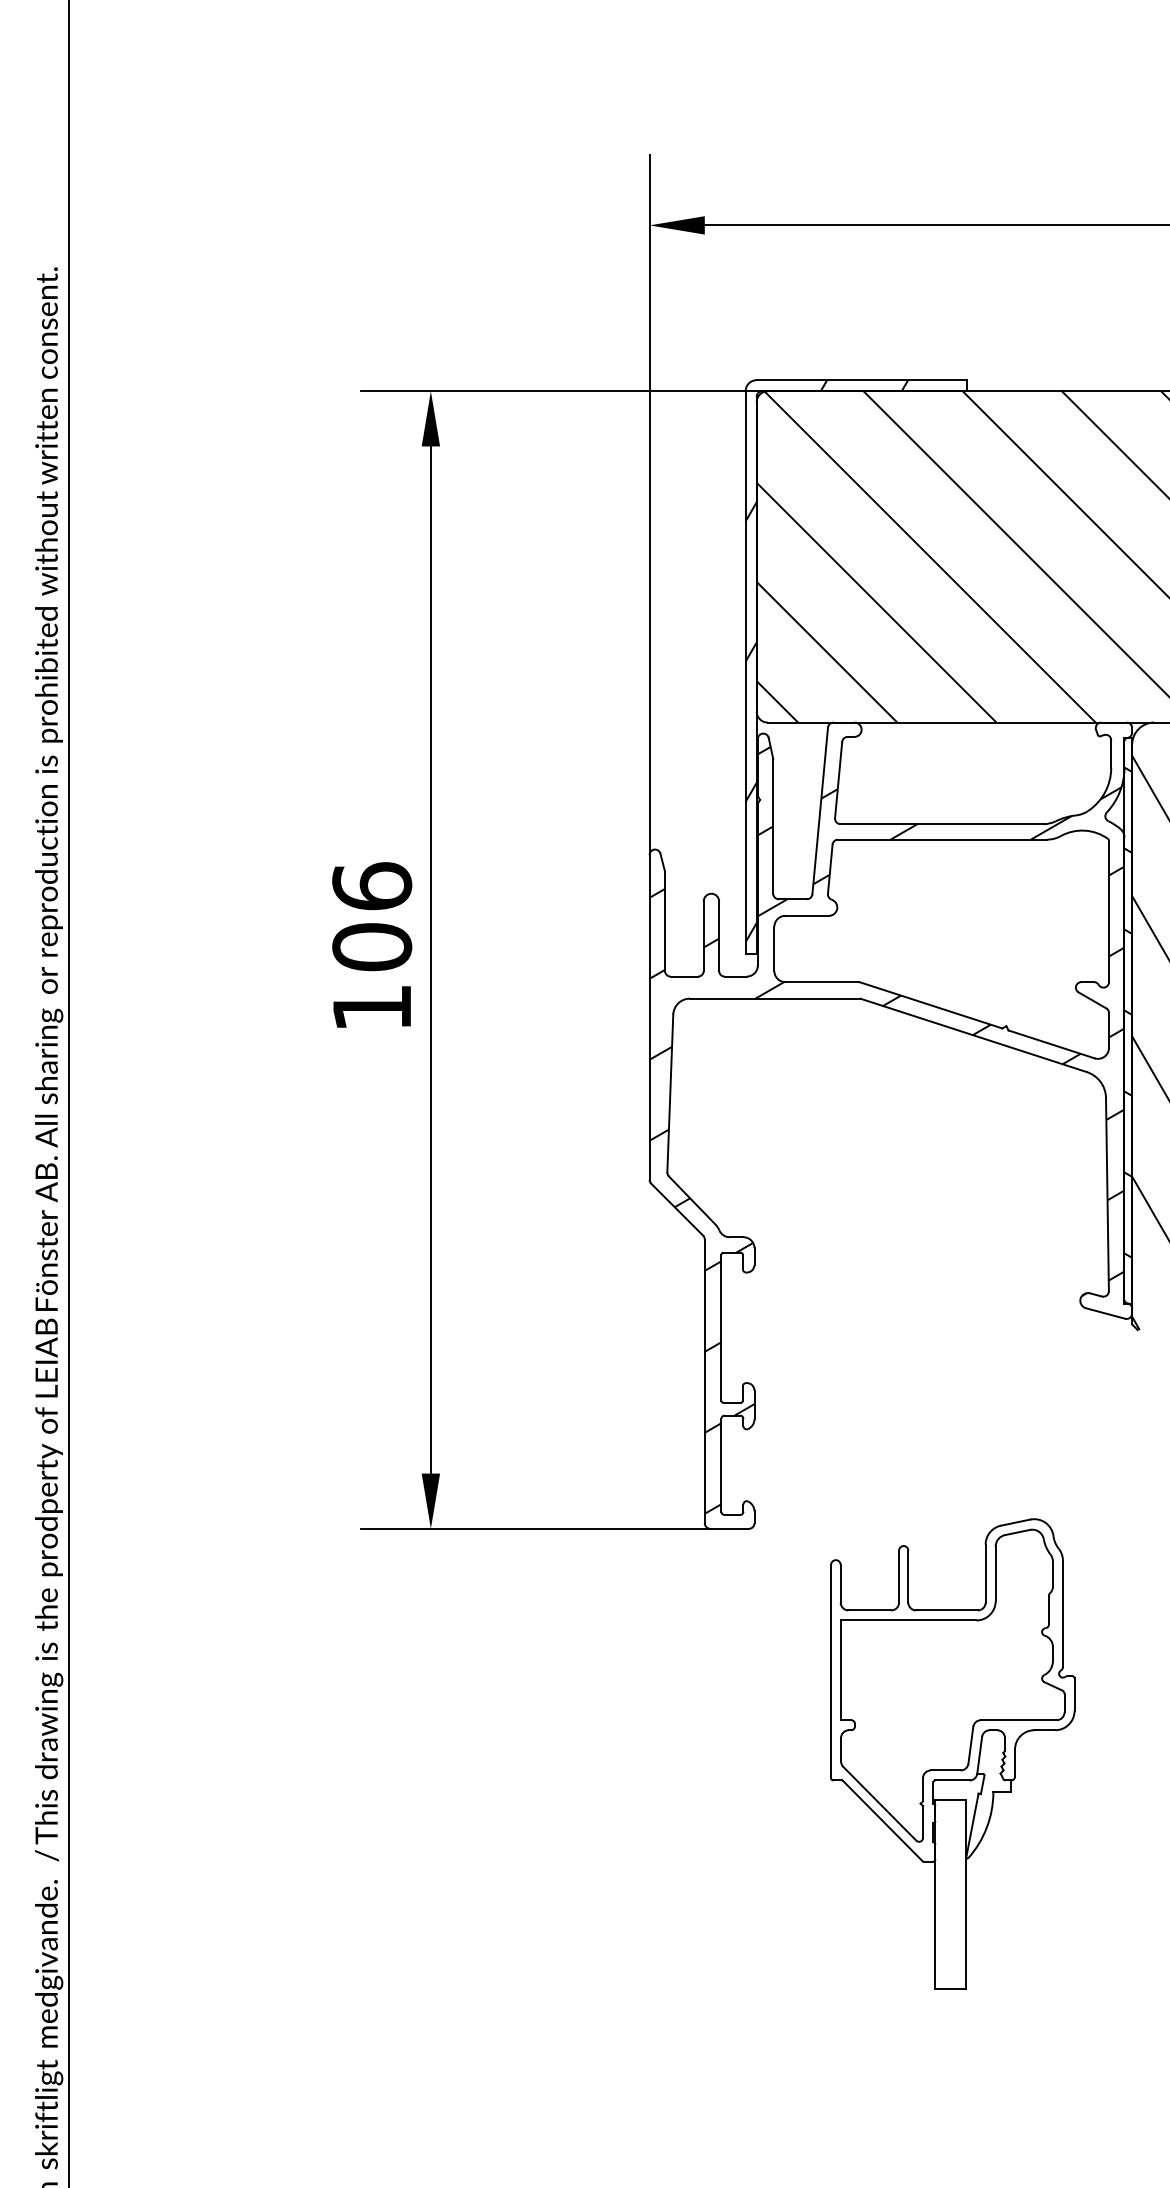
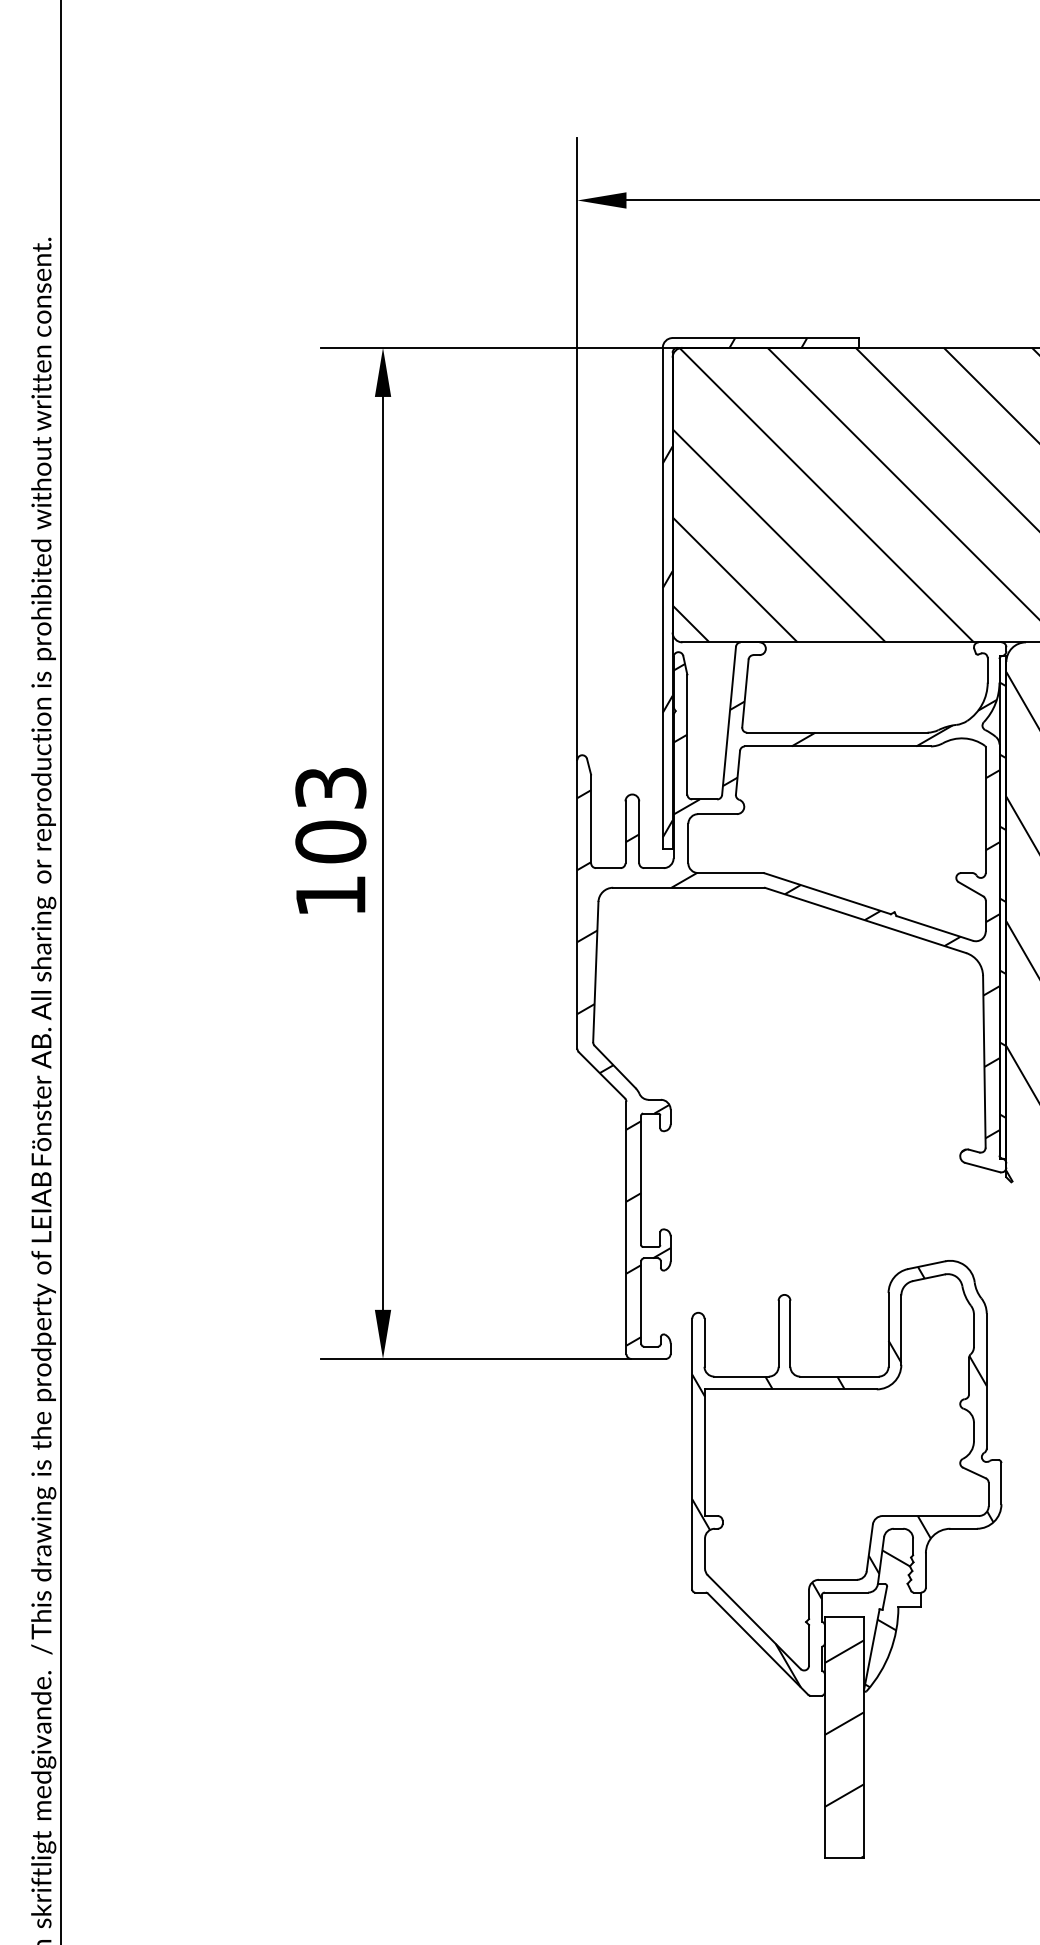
text: (371, 885) -> (330, 787), 106 -> 103
part: (952, 1754) -> (846, 1559), size x1.43

